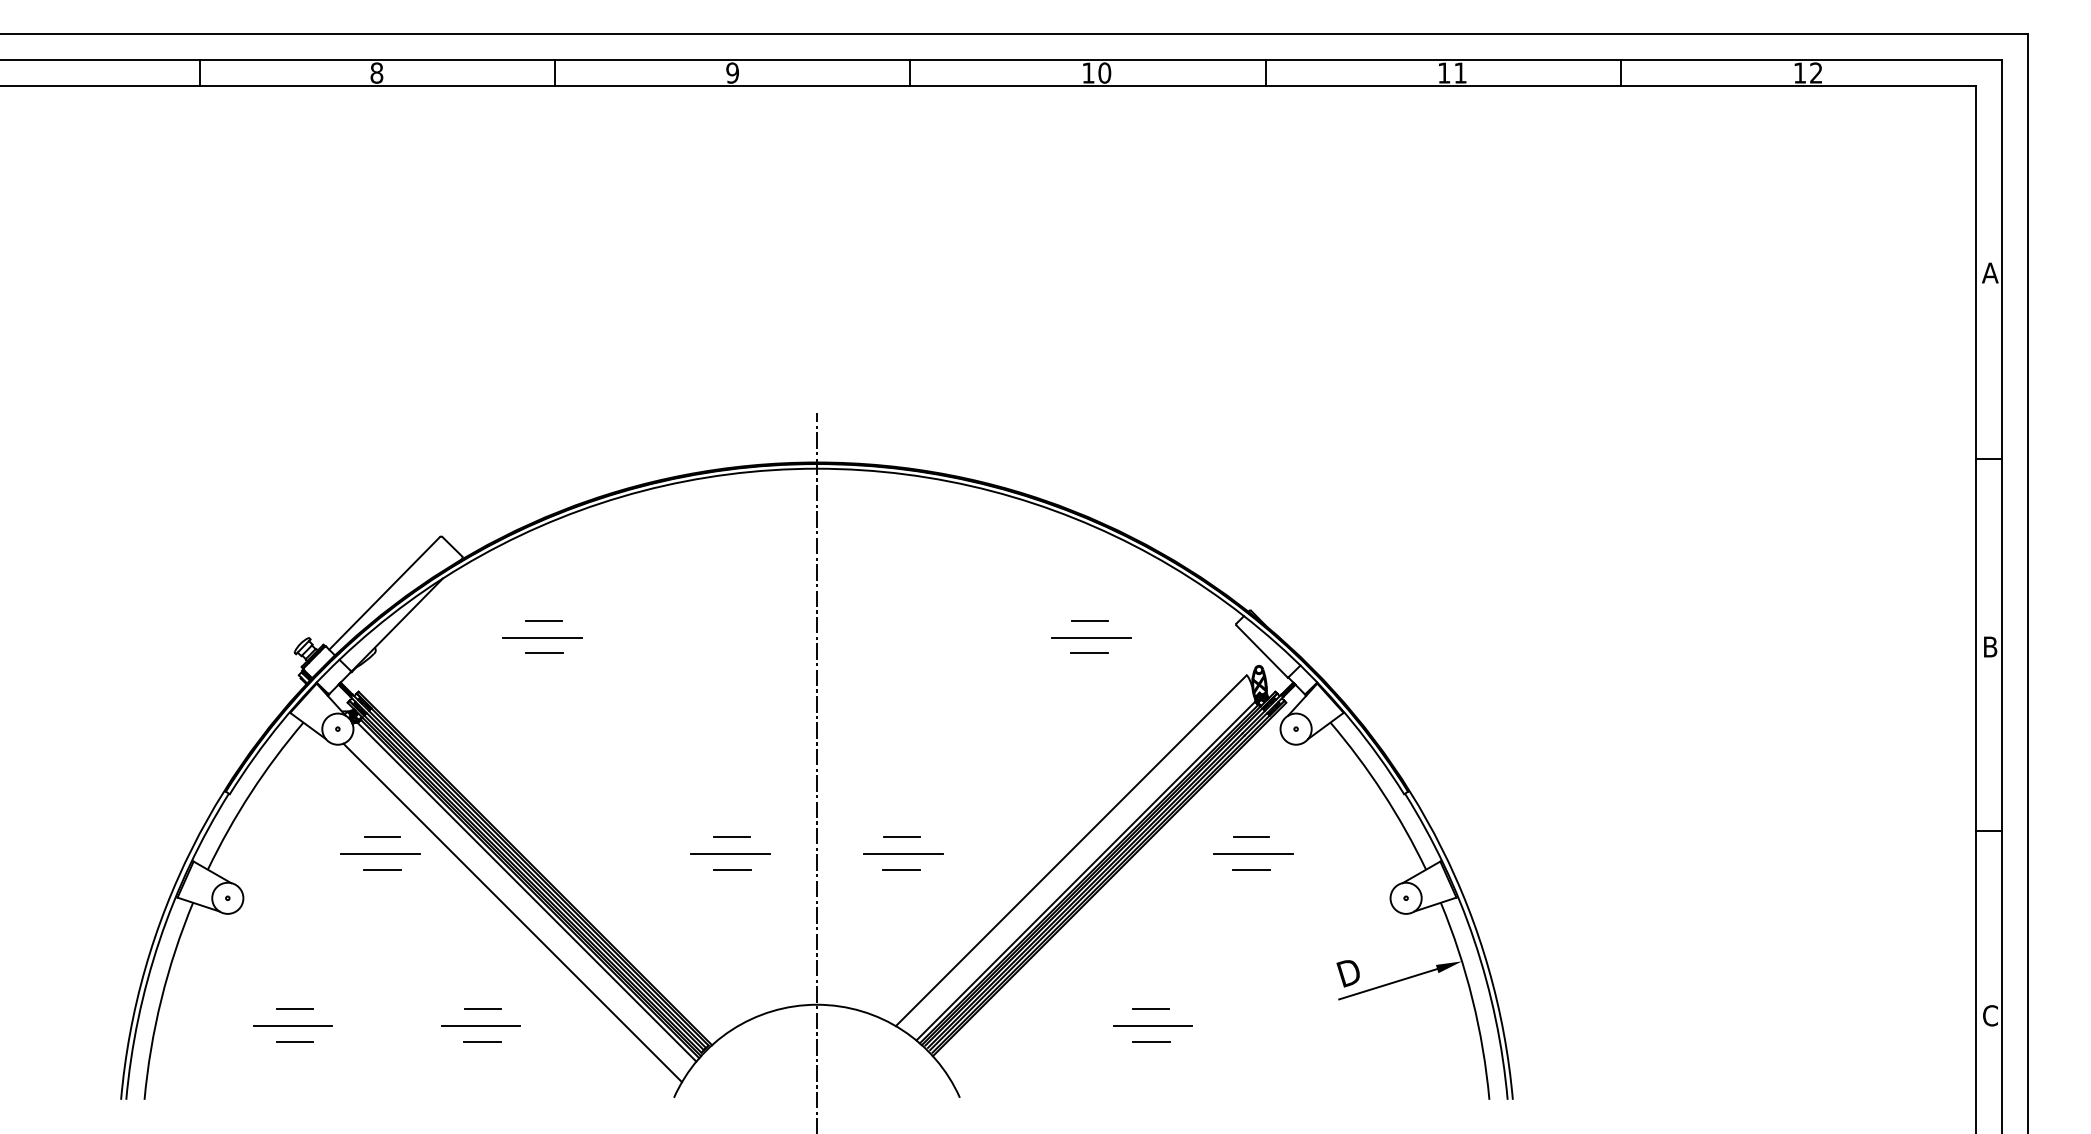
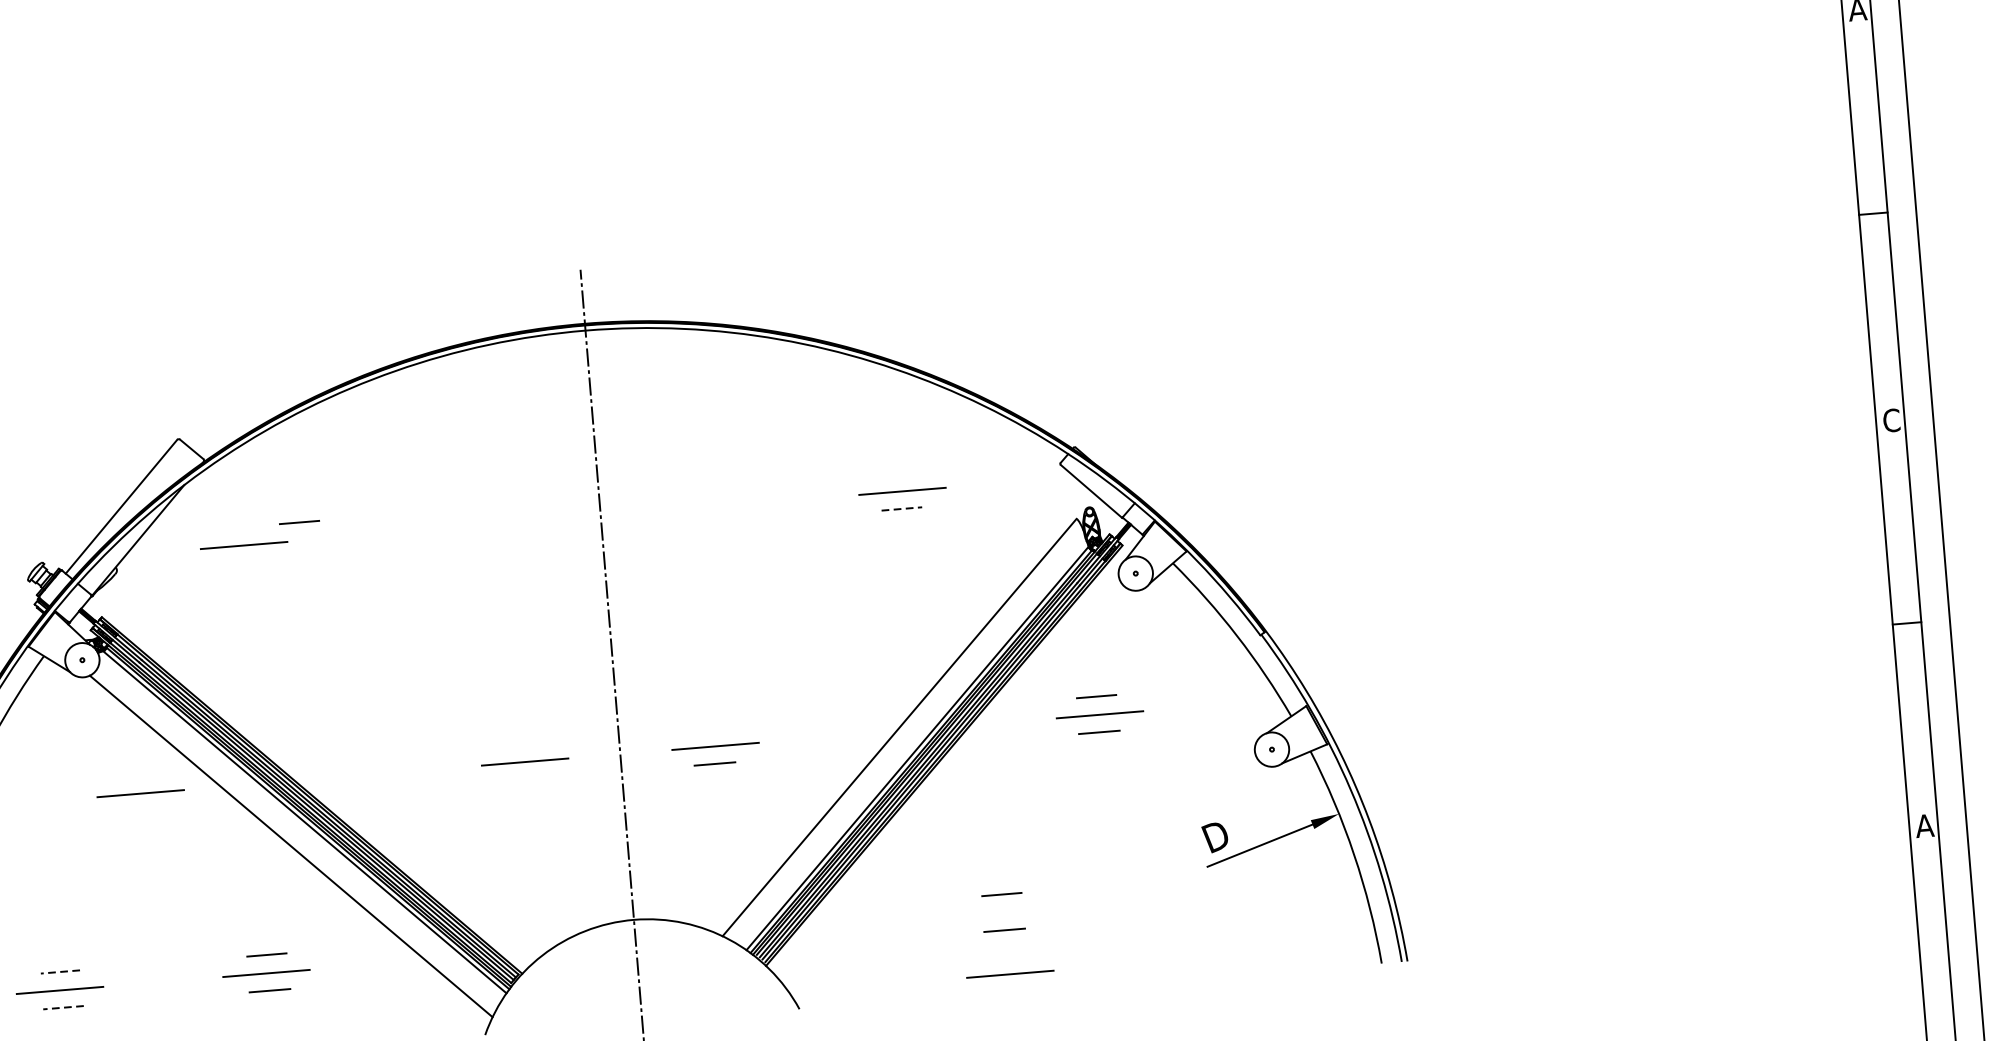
line: (1089, 620) -> (898, 472), removed
line: (542, 637) -> (244, 545), moved
text: (1990, 646) -> (1891, 419), B -> C
line: (543, 653) -> (301, 558), removed
line: (1090, 653) -> (902, 509), solid -> dashed
line: (731, 836) -> (524, 742), removed
line: (382, 837) -> (141, 775), removed
line: (901, 837) -> (711, 728), removed
line: (382, 869) -> (144, 810), removed
line: (731, 869) -> (527, 778), removed
line: (294, 1009) -> (60, 972), solid -> dashed
text: (1990, 1015) -> (1924, 825), C -> A
line: (1152, 1025) -> (1009, 973), moved
line: (294, 1041) -> (62, 1007), solid -> dashed

